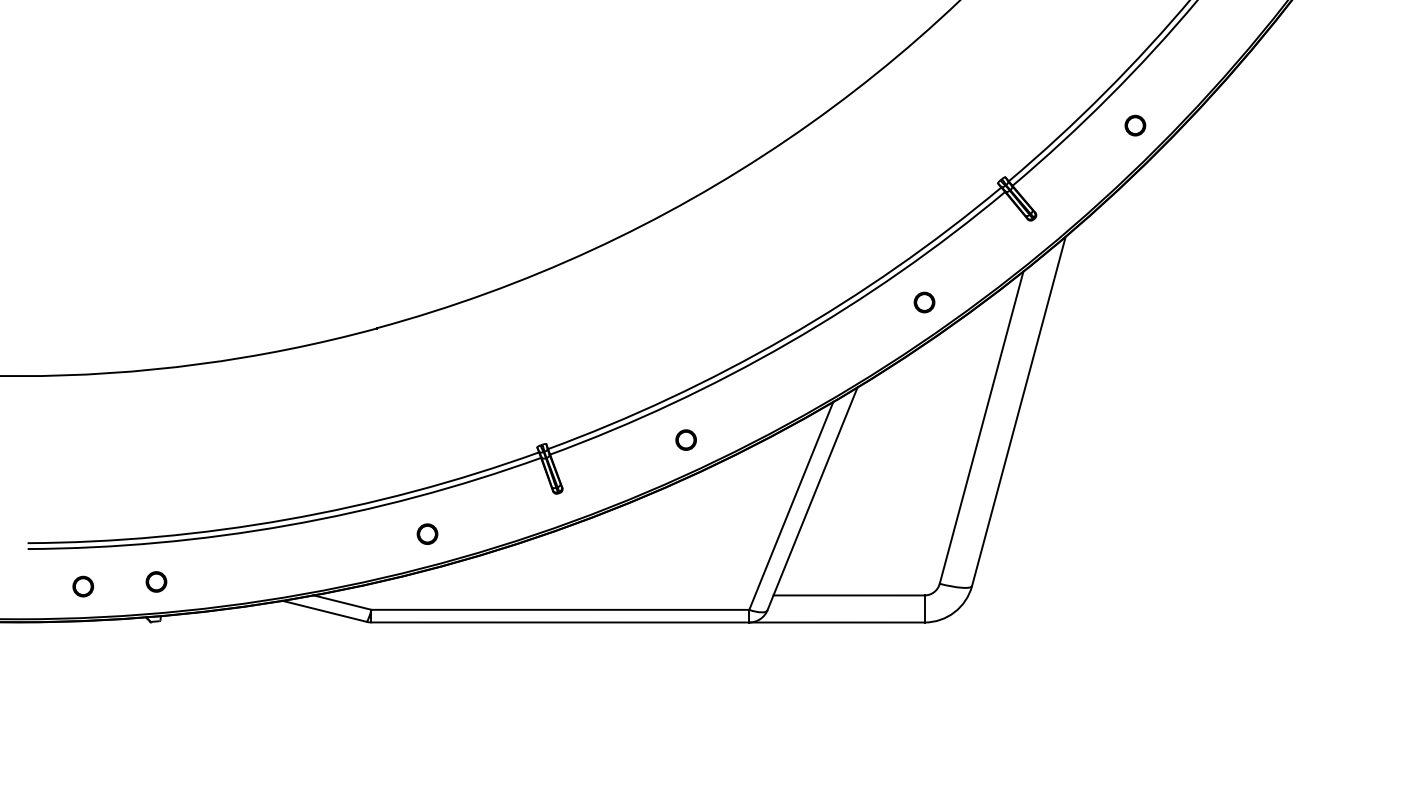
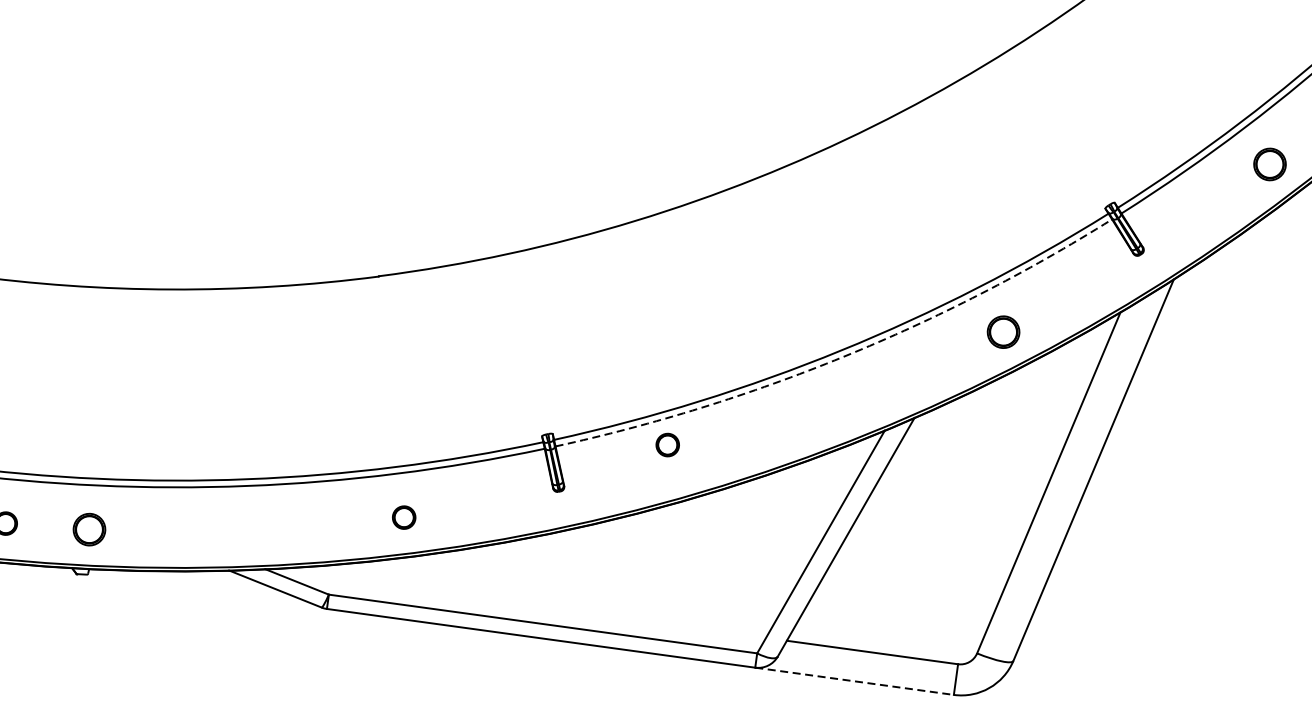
part: (1135, 125) -> (1270, 164), size x1.4
part: (924, 302) -> (1003, 332), size x1.4
arc: (788, 342) -> (843, 356), solid -> dashed
circle: (685, 439) -> (667, 444), moved
part: (156, 581) -> (89, 529), size x1.4
line: (836, 622) -> (854, 681), solid -> dashed

